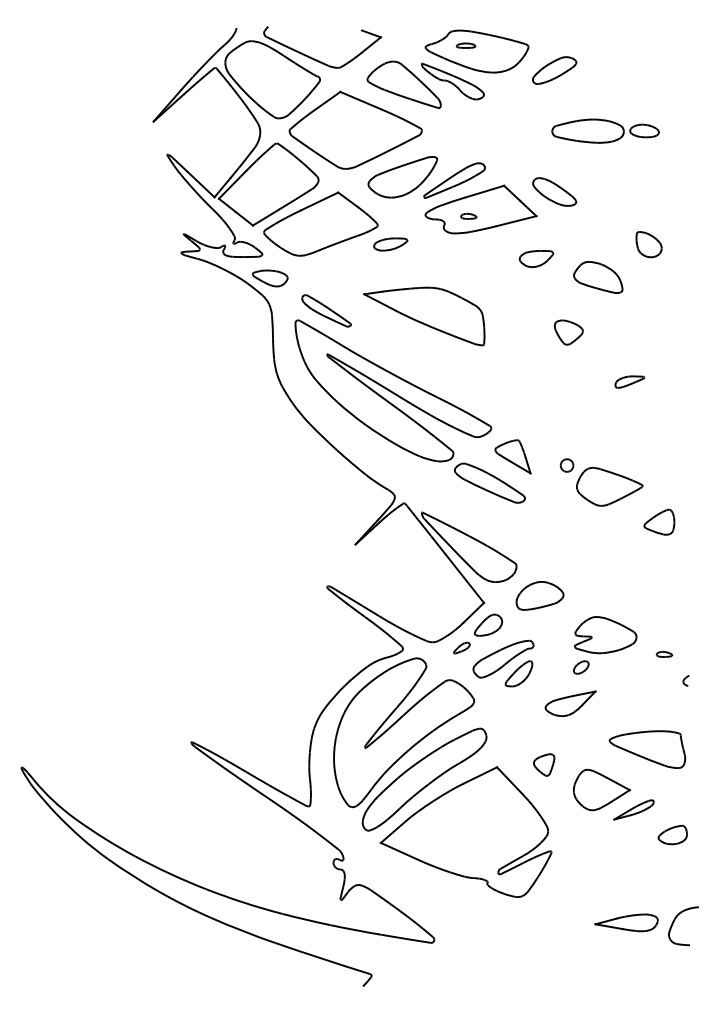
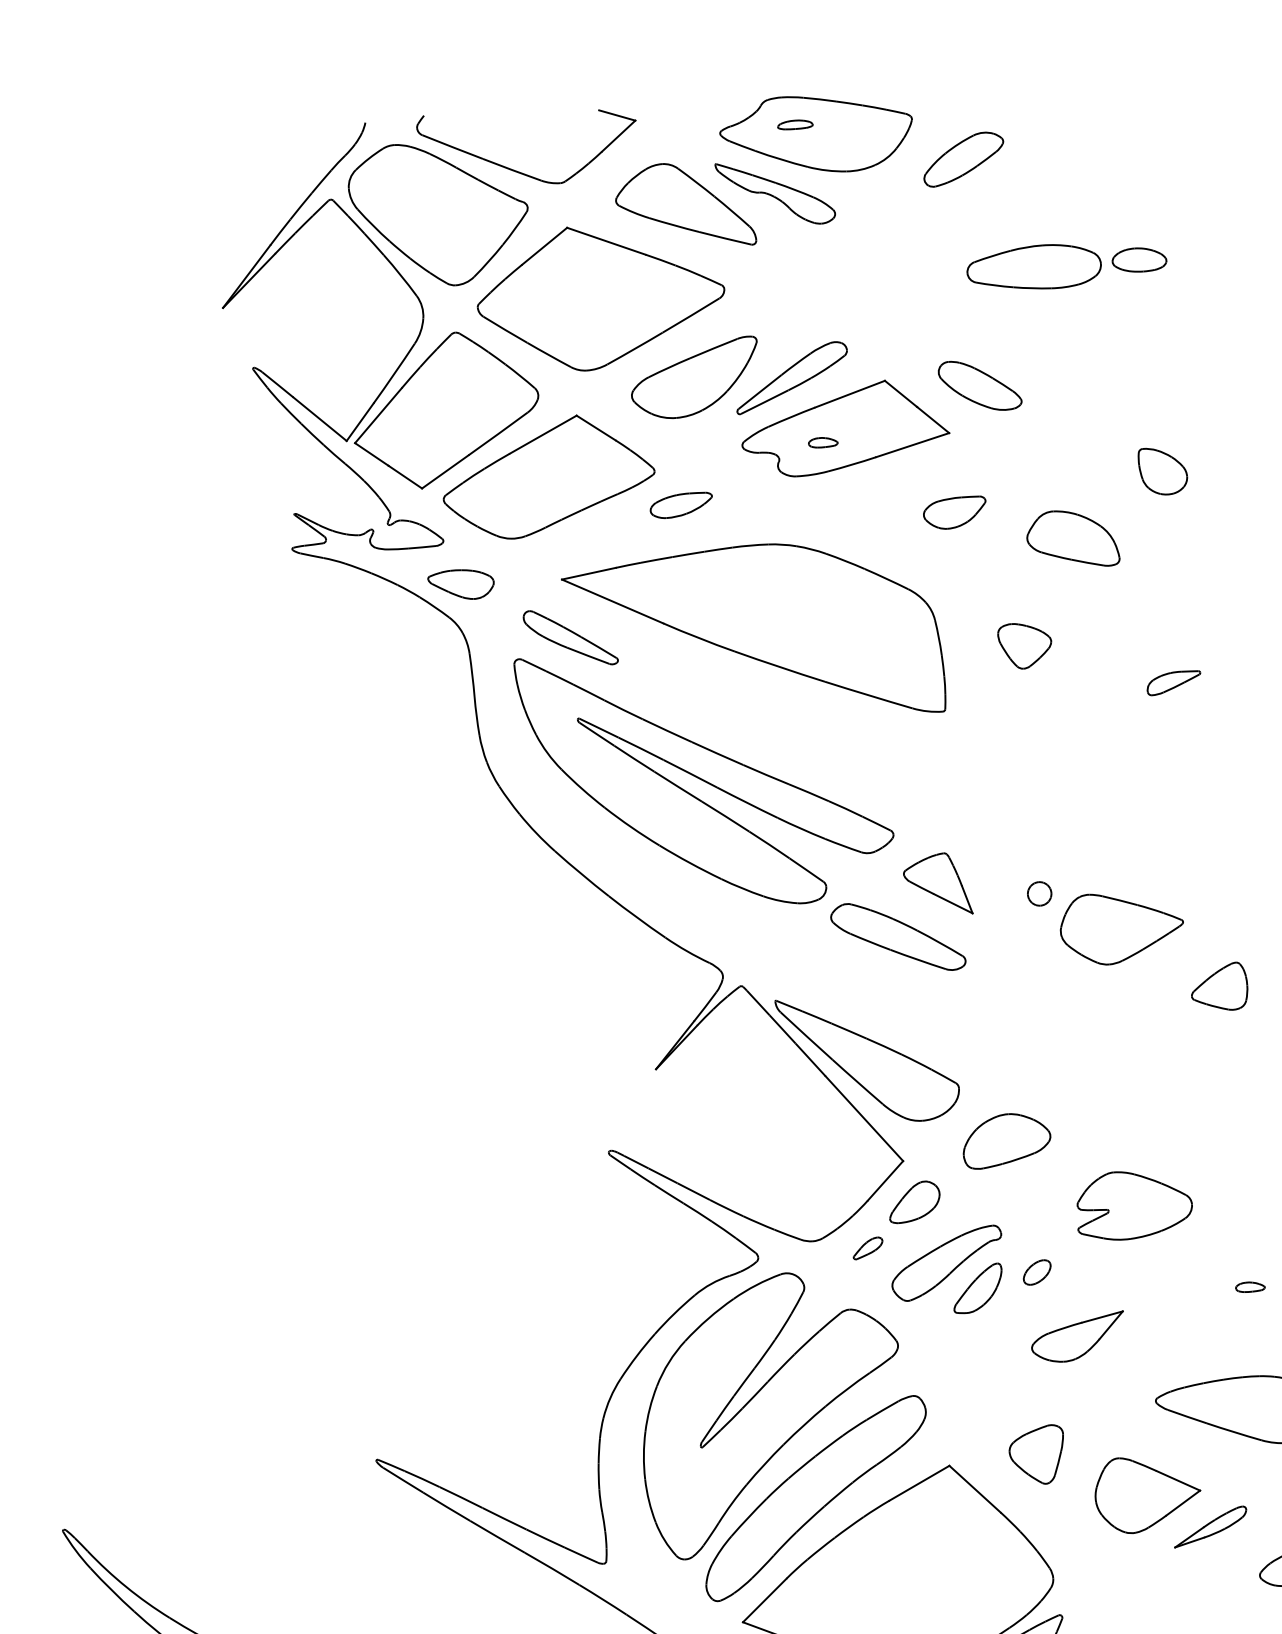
part: (424, 316) -> (753, 635), size x1.67
part: (629, 381) -> (1173, 681), moved
part: (664, 654) -> (1250, 1287), moved
part: (581, 667) -> (1037, 1272), moved
part: (543, 764) -> (1035, 1454), size x1.43

